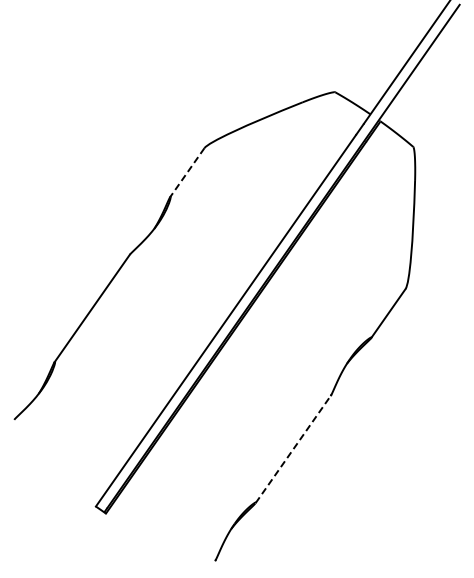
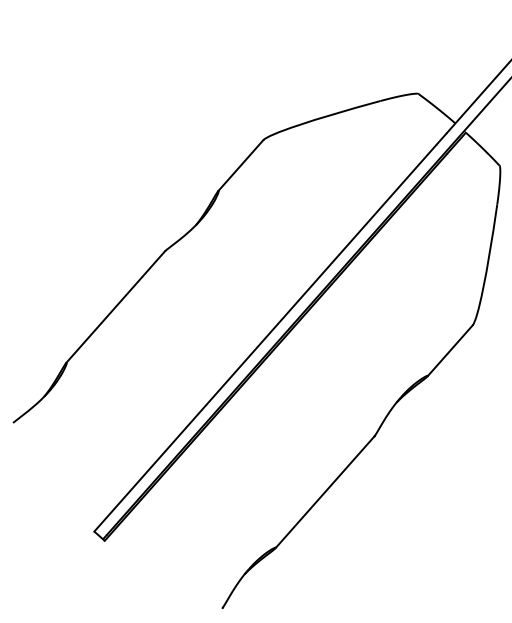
line: (187, 172) -> (240, 165), dashed -> solid
line: (293, 449) -> (325, 492), dashed -> solid

